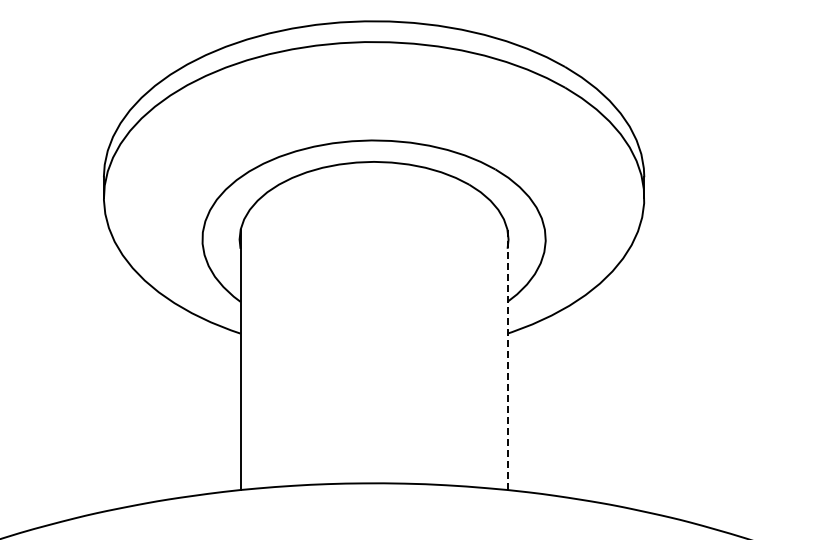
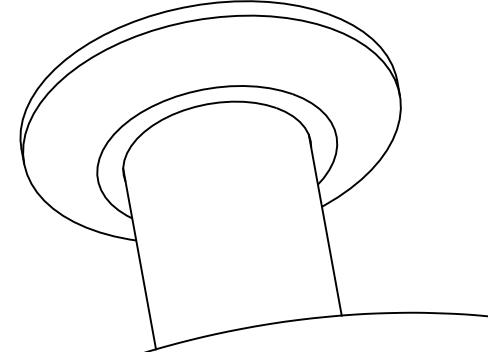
line: (507, 360) -> (325, 225), dashed -> solid

